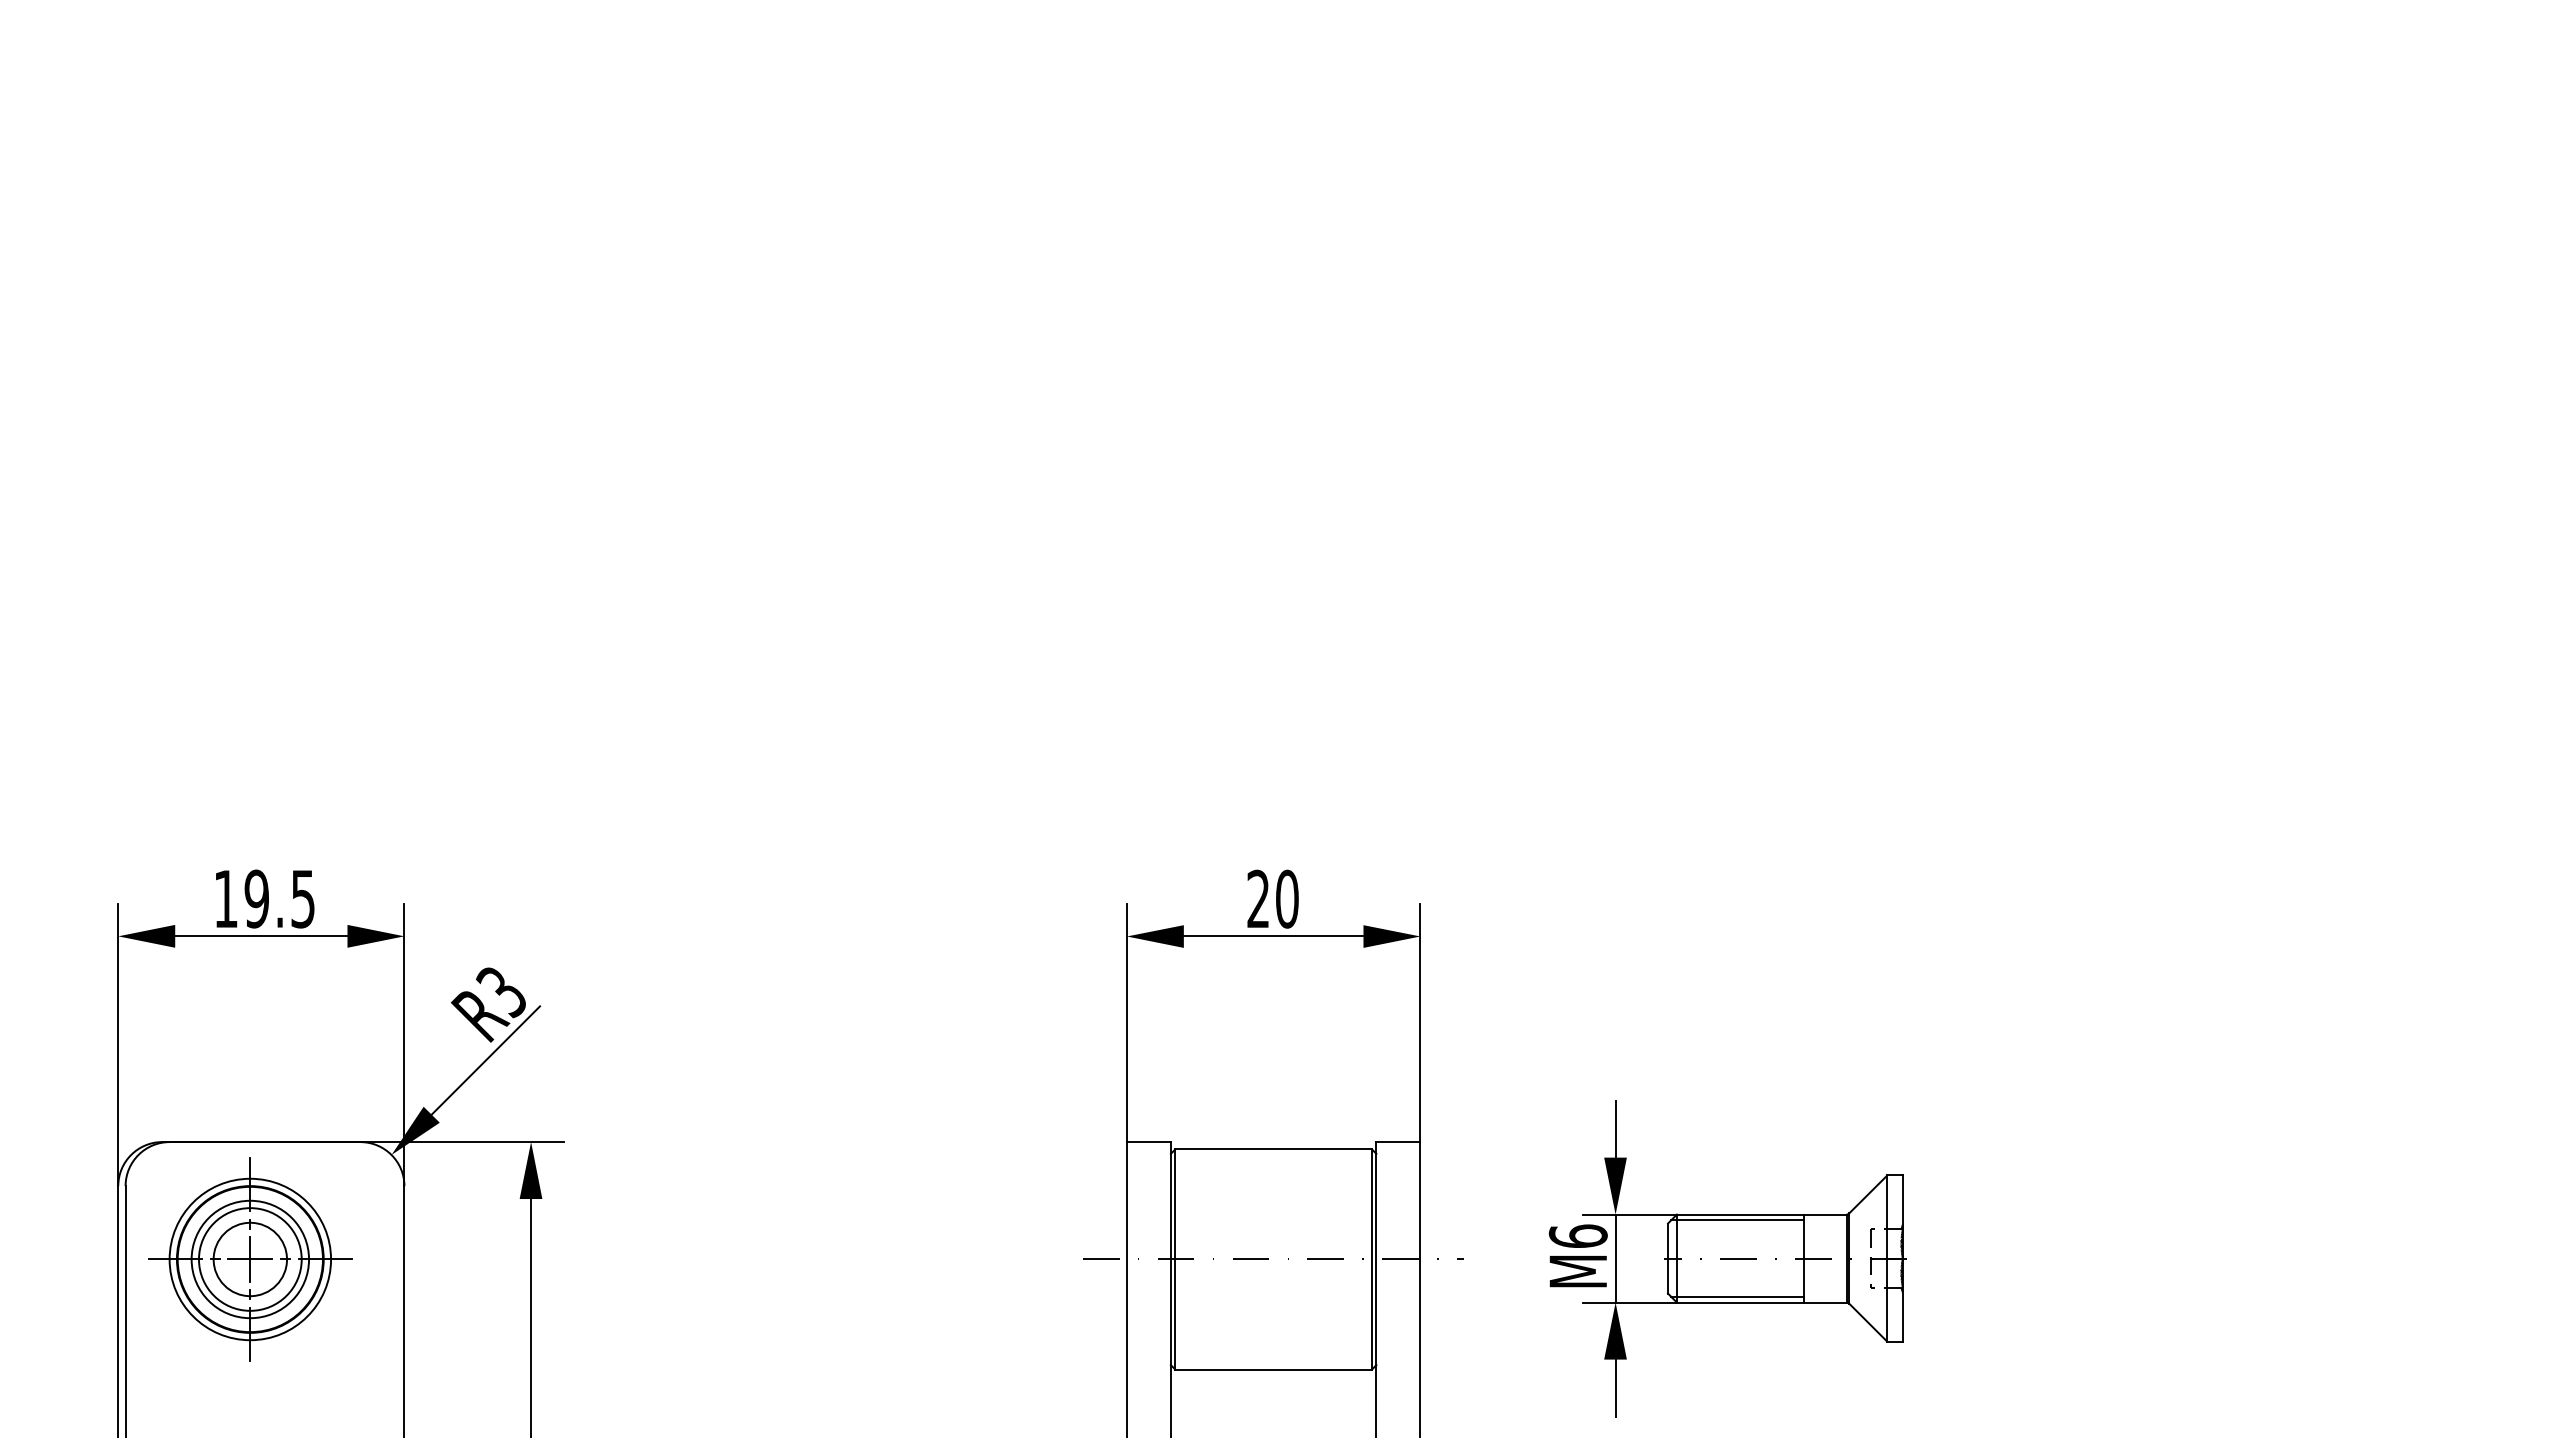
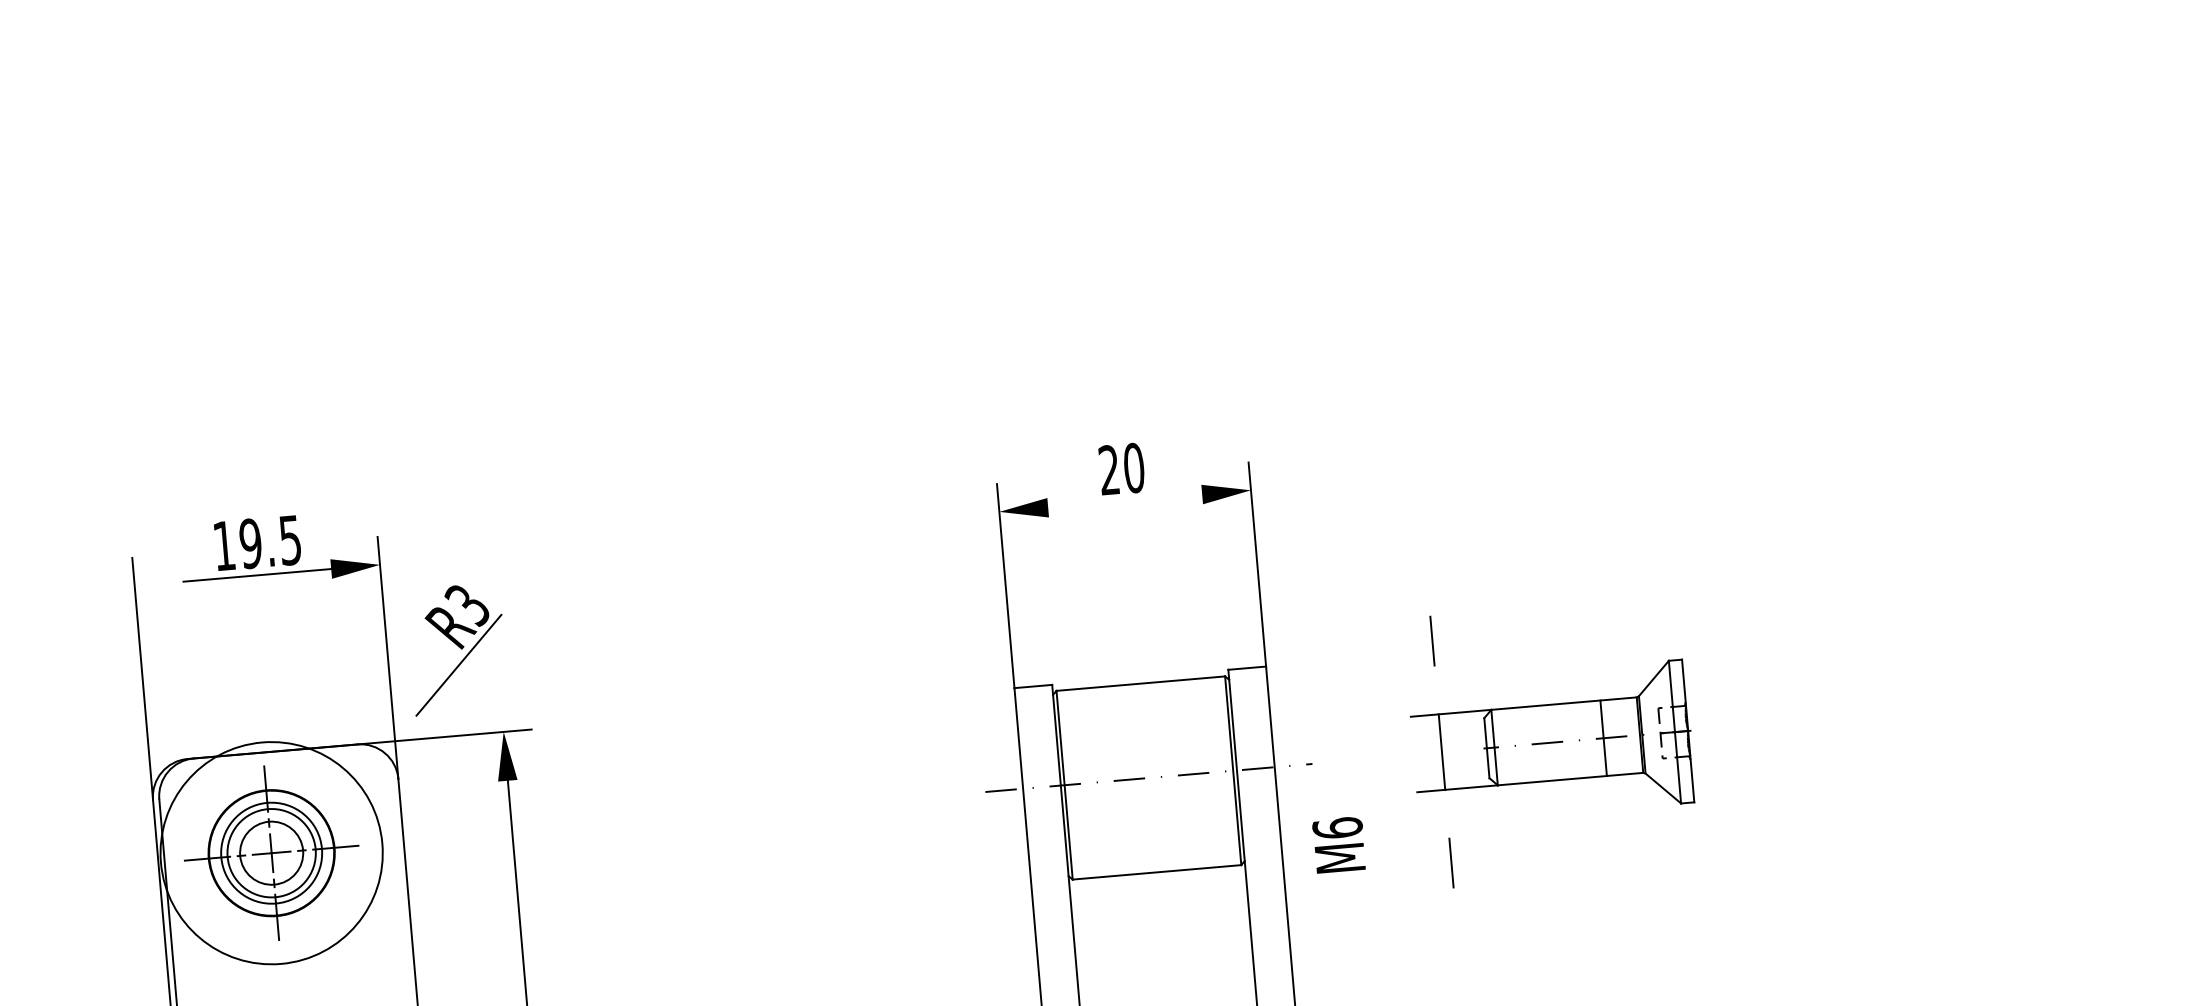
fill: (146, 935) -> (158, 583), removed
line: (1273, 936) -> (1125, 501), removed
fill: (415, 1130) -> (403, 730), removed
fill: (1615, 1185) -> (1436, 689), removed
line: (1737, 1220) -> (1543, 710), removed
text: (1577, 1255) -> (1338, 844), moved
circle: (250, 1259) -> (271, 853), size x1.6
line: (1737, 1296) -> (1549, 775), removed
fill: (1615, 1330) -> (1447, 813), removed

